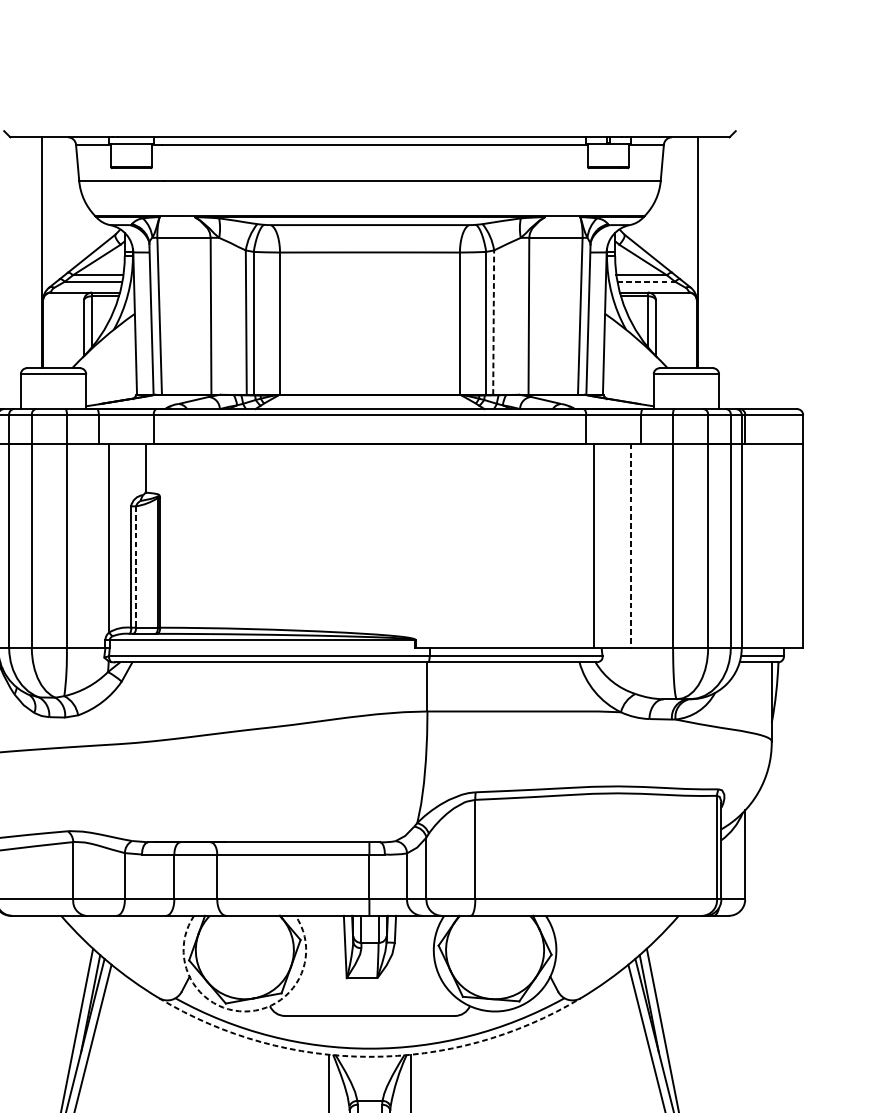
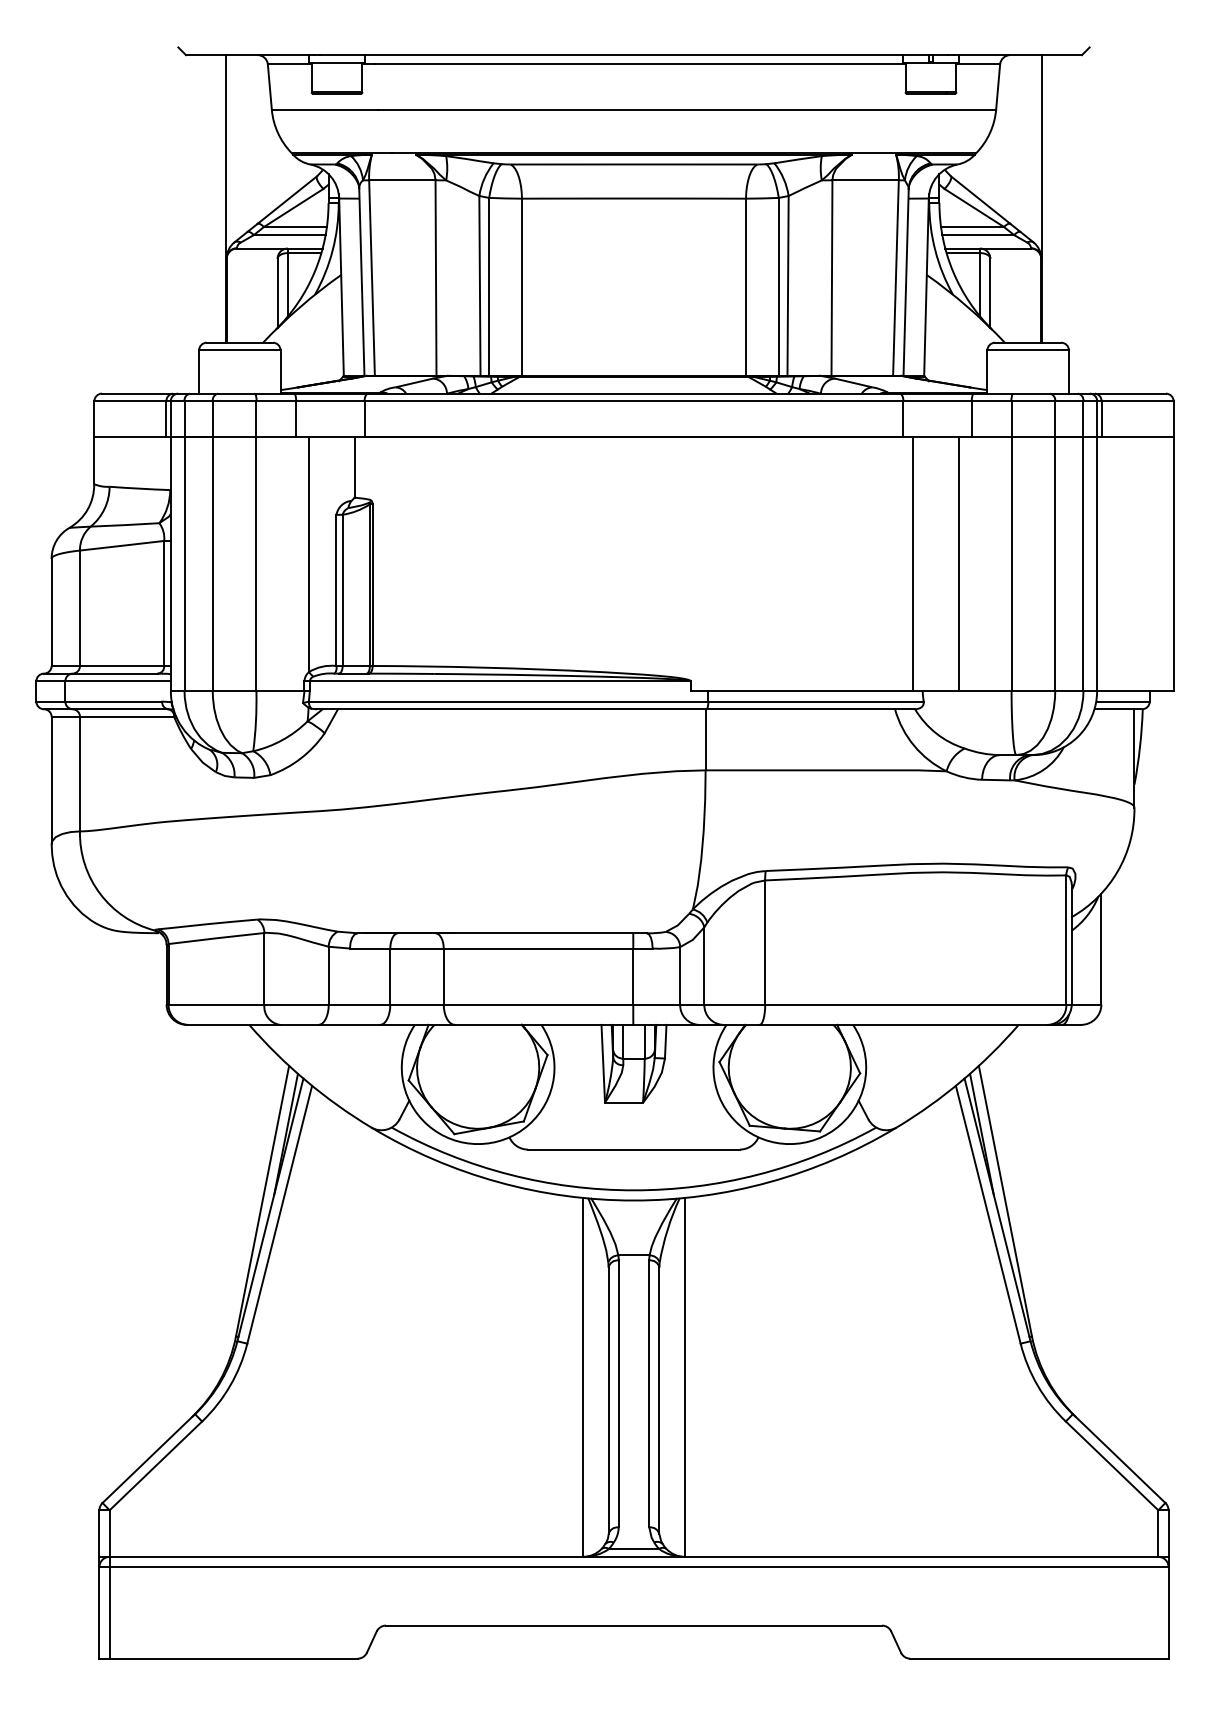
line: (646, 282) -> (978, 235), dashed -> solid
line: (494, 322) -> (788, 285), dashed -> solid
line: (631, 546) -> (959, 564), dashed -> solid
line: (135, 567) -> (342, 590), dashed -> solid
arc: (245, 1011) -> (478, 1144), dashed -> solid
arc: (370, 1056) -> (634, 1200), dashed -> solid

